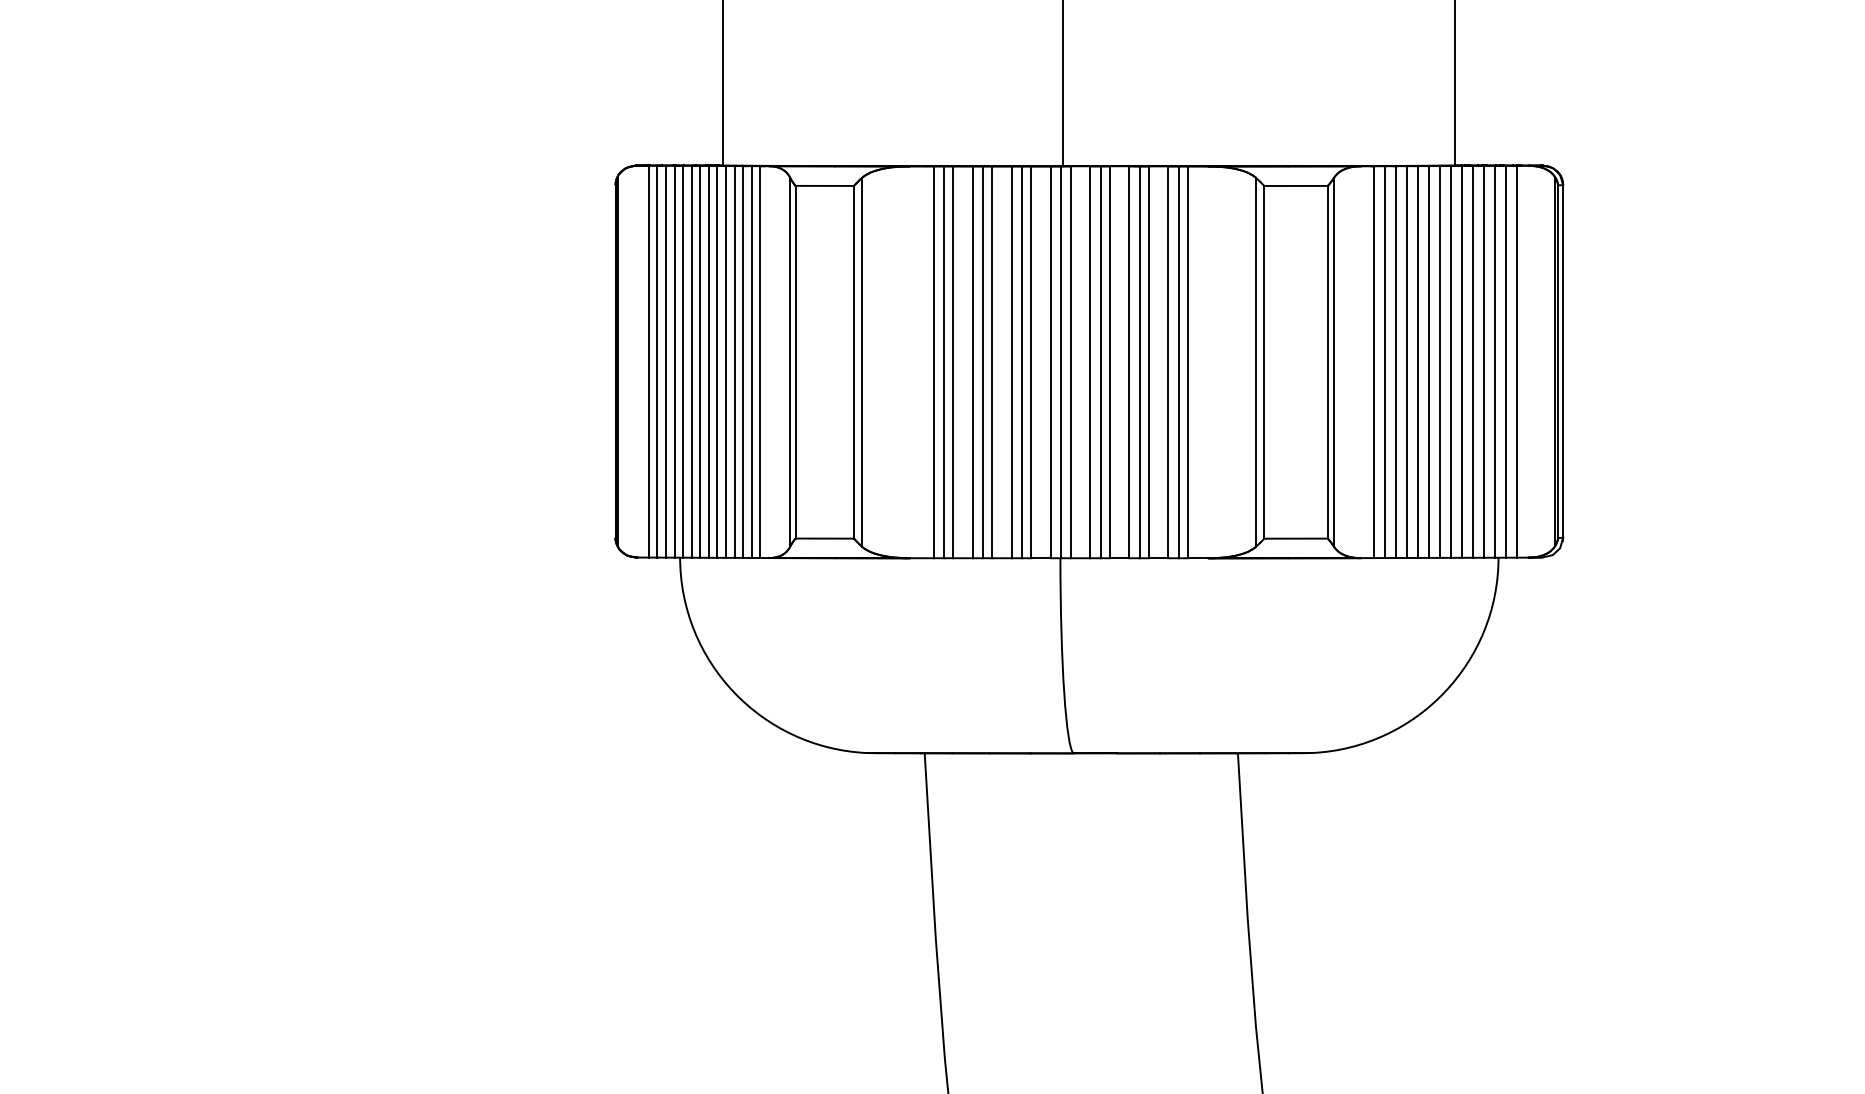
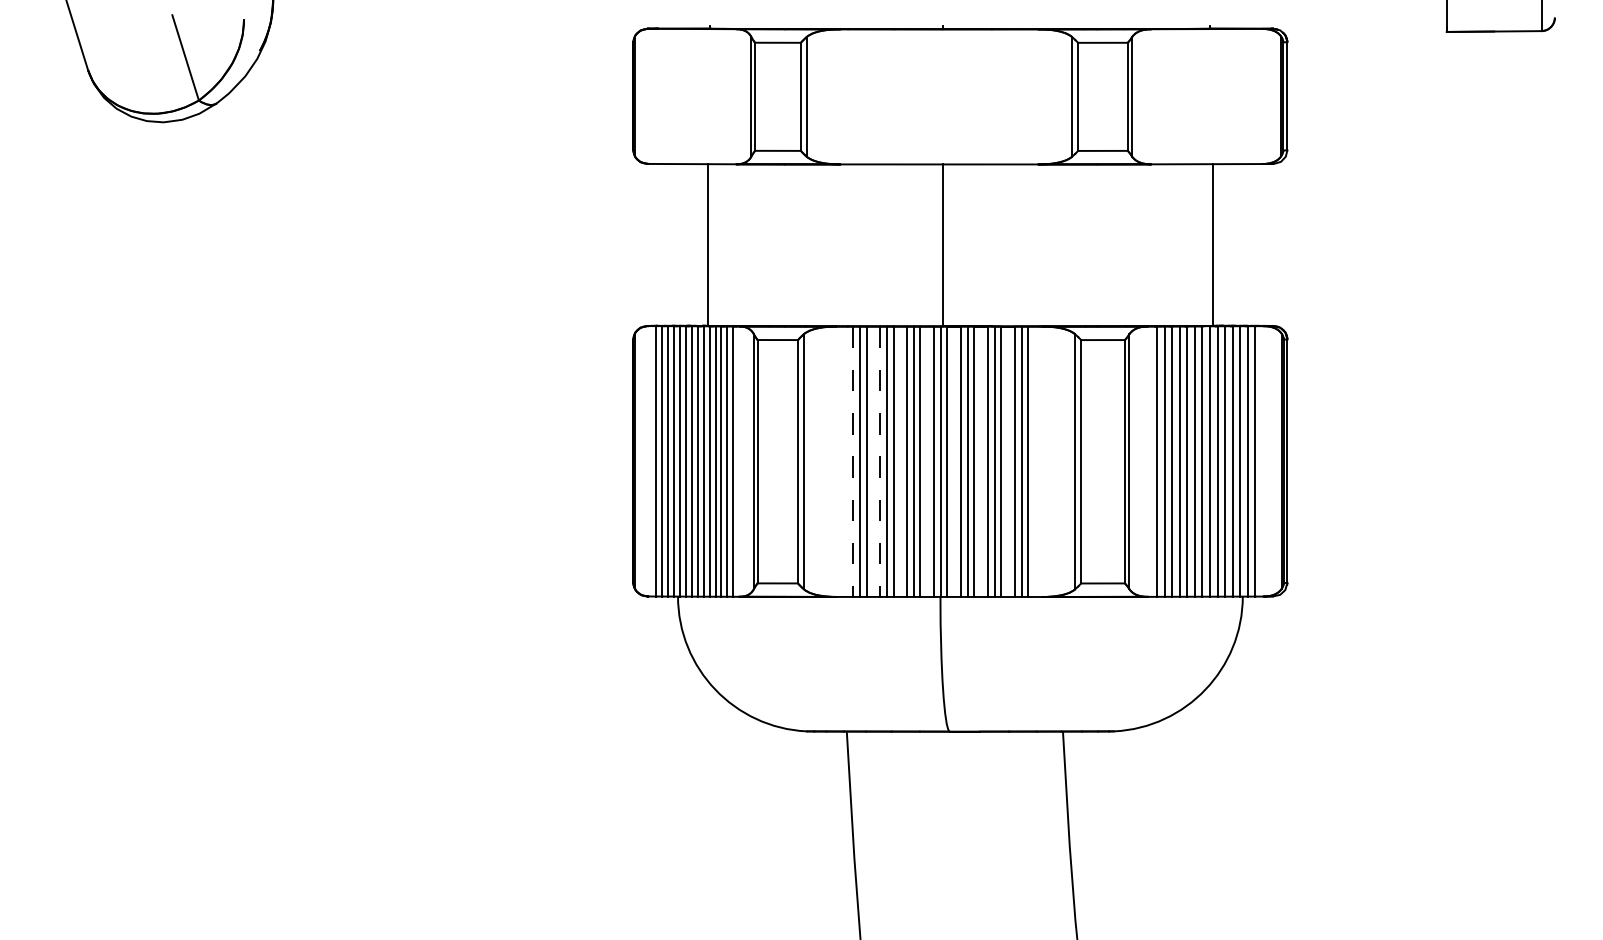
line: (934, 363) -> (853, 462), solid -> dashed
line: (973, 363) -> (880, 462), solid -> dashed

